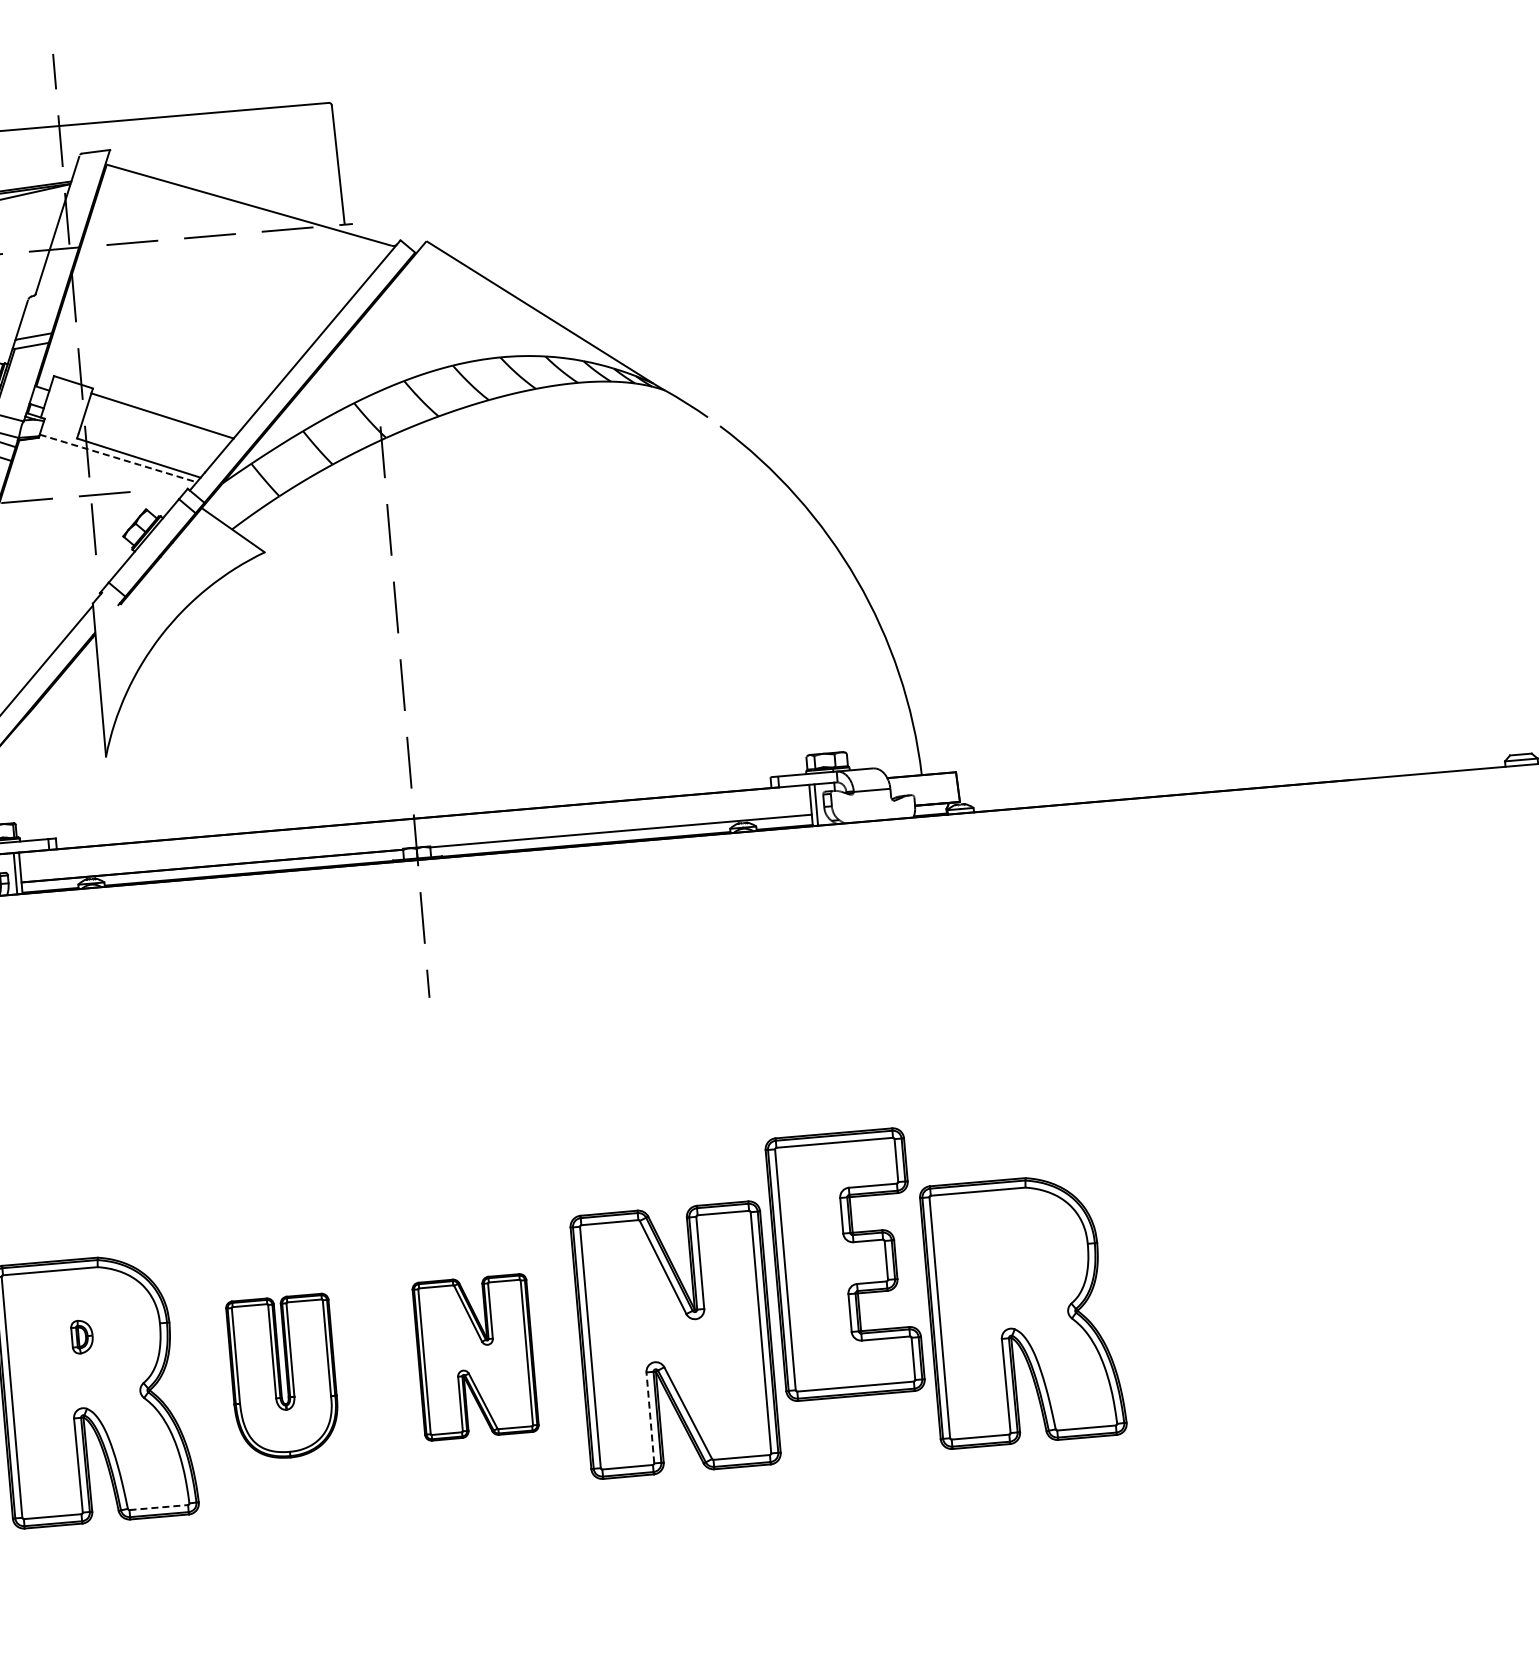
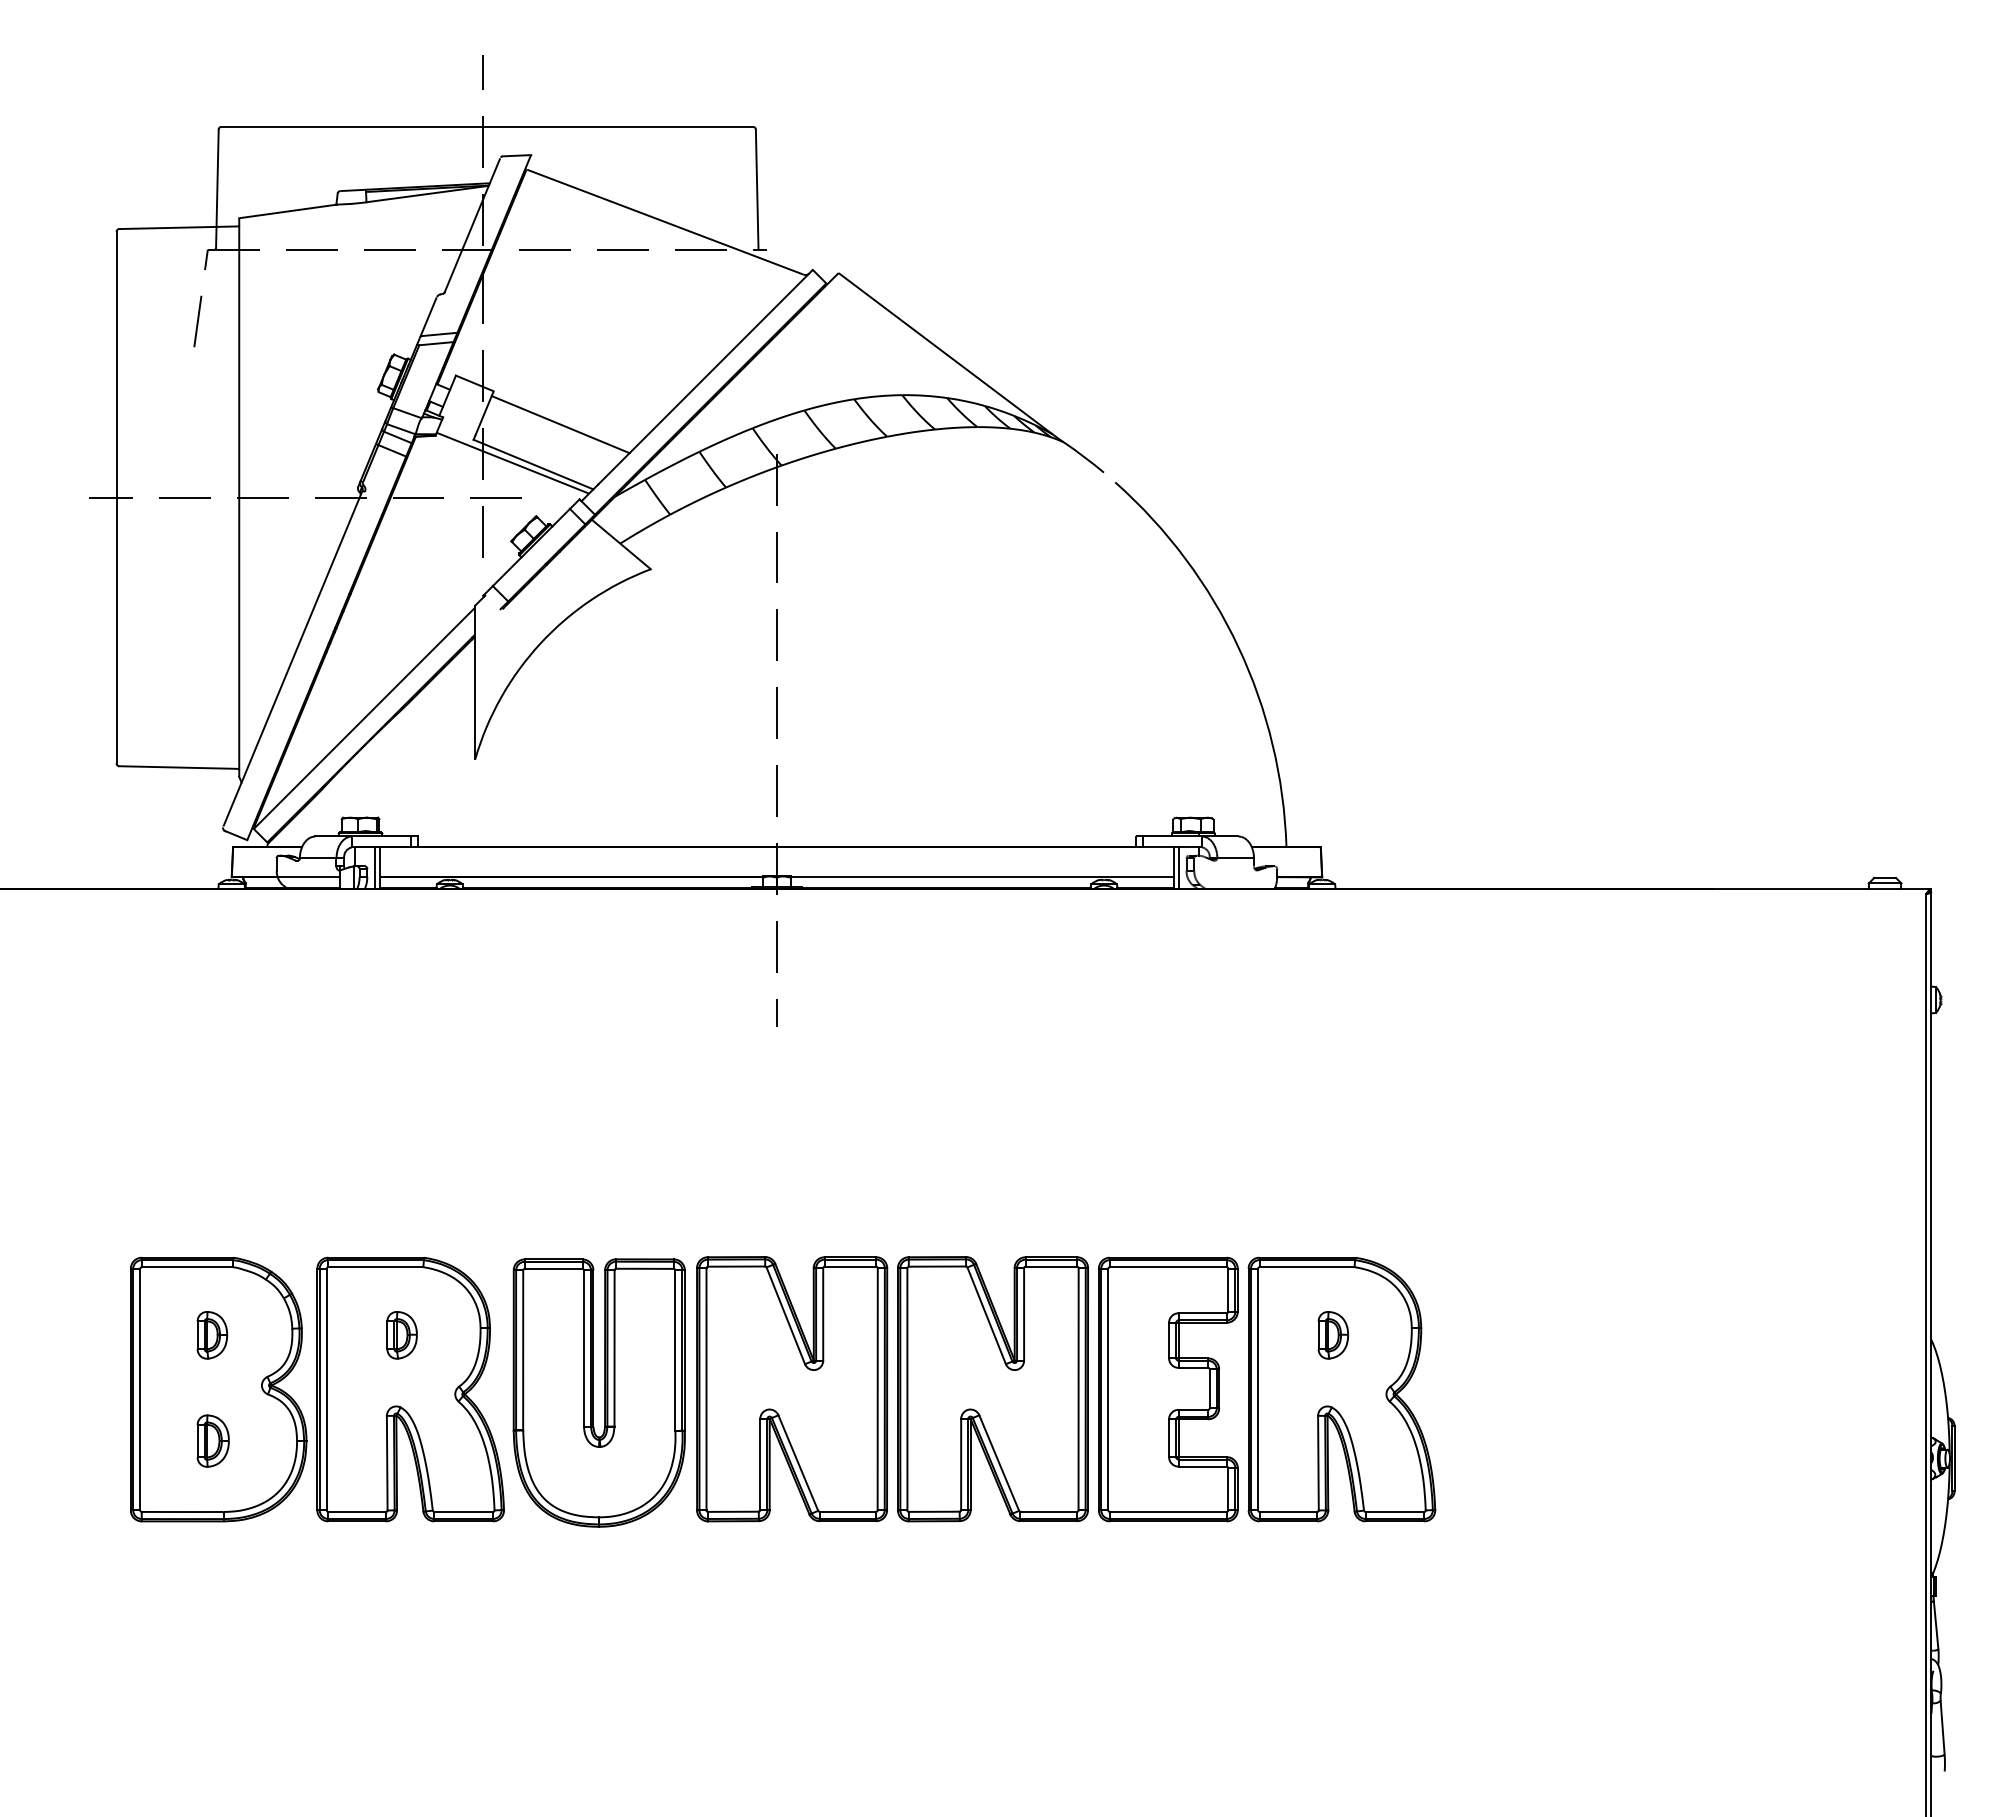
line: (118, 458) -> (513, 463), dashed -> solid
part: (1010, 1257) -> (1333, 1335), added
part: (845, 1264) -> (1168, 1389), moved
part: (81, 1337) -> (401, 1335), size x1.43
part: (475, 1357) -> (792, 1389), size x1.67
part: (282, 1377) -> (598, 1392), size x1.67
line: (650, 1417) -> (961, 1464), dashed -> solid
line: (159, 1507) -> (464, 1511), dashed -> solid

